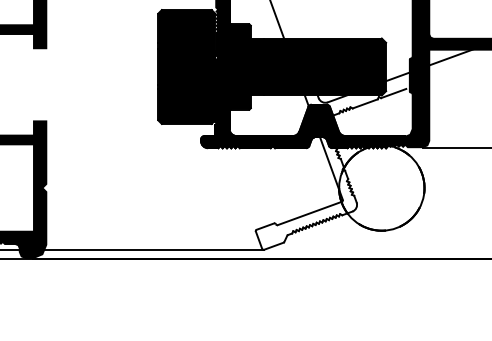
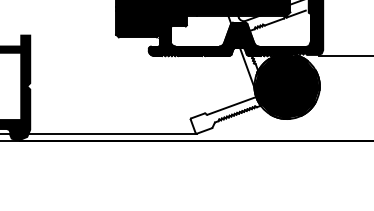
fill: (381, 188) -> (286, 86), added

